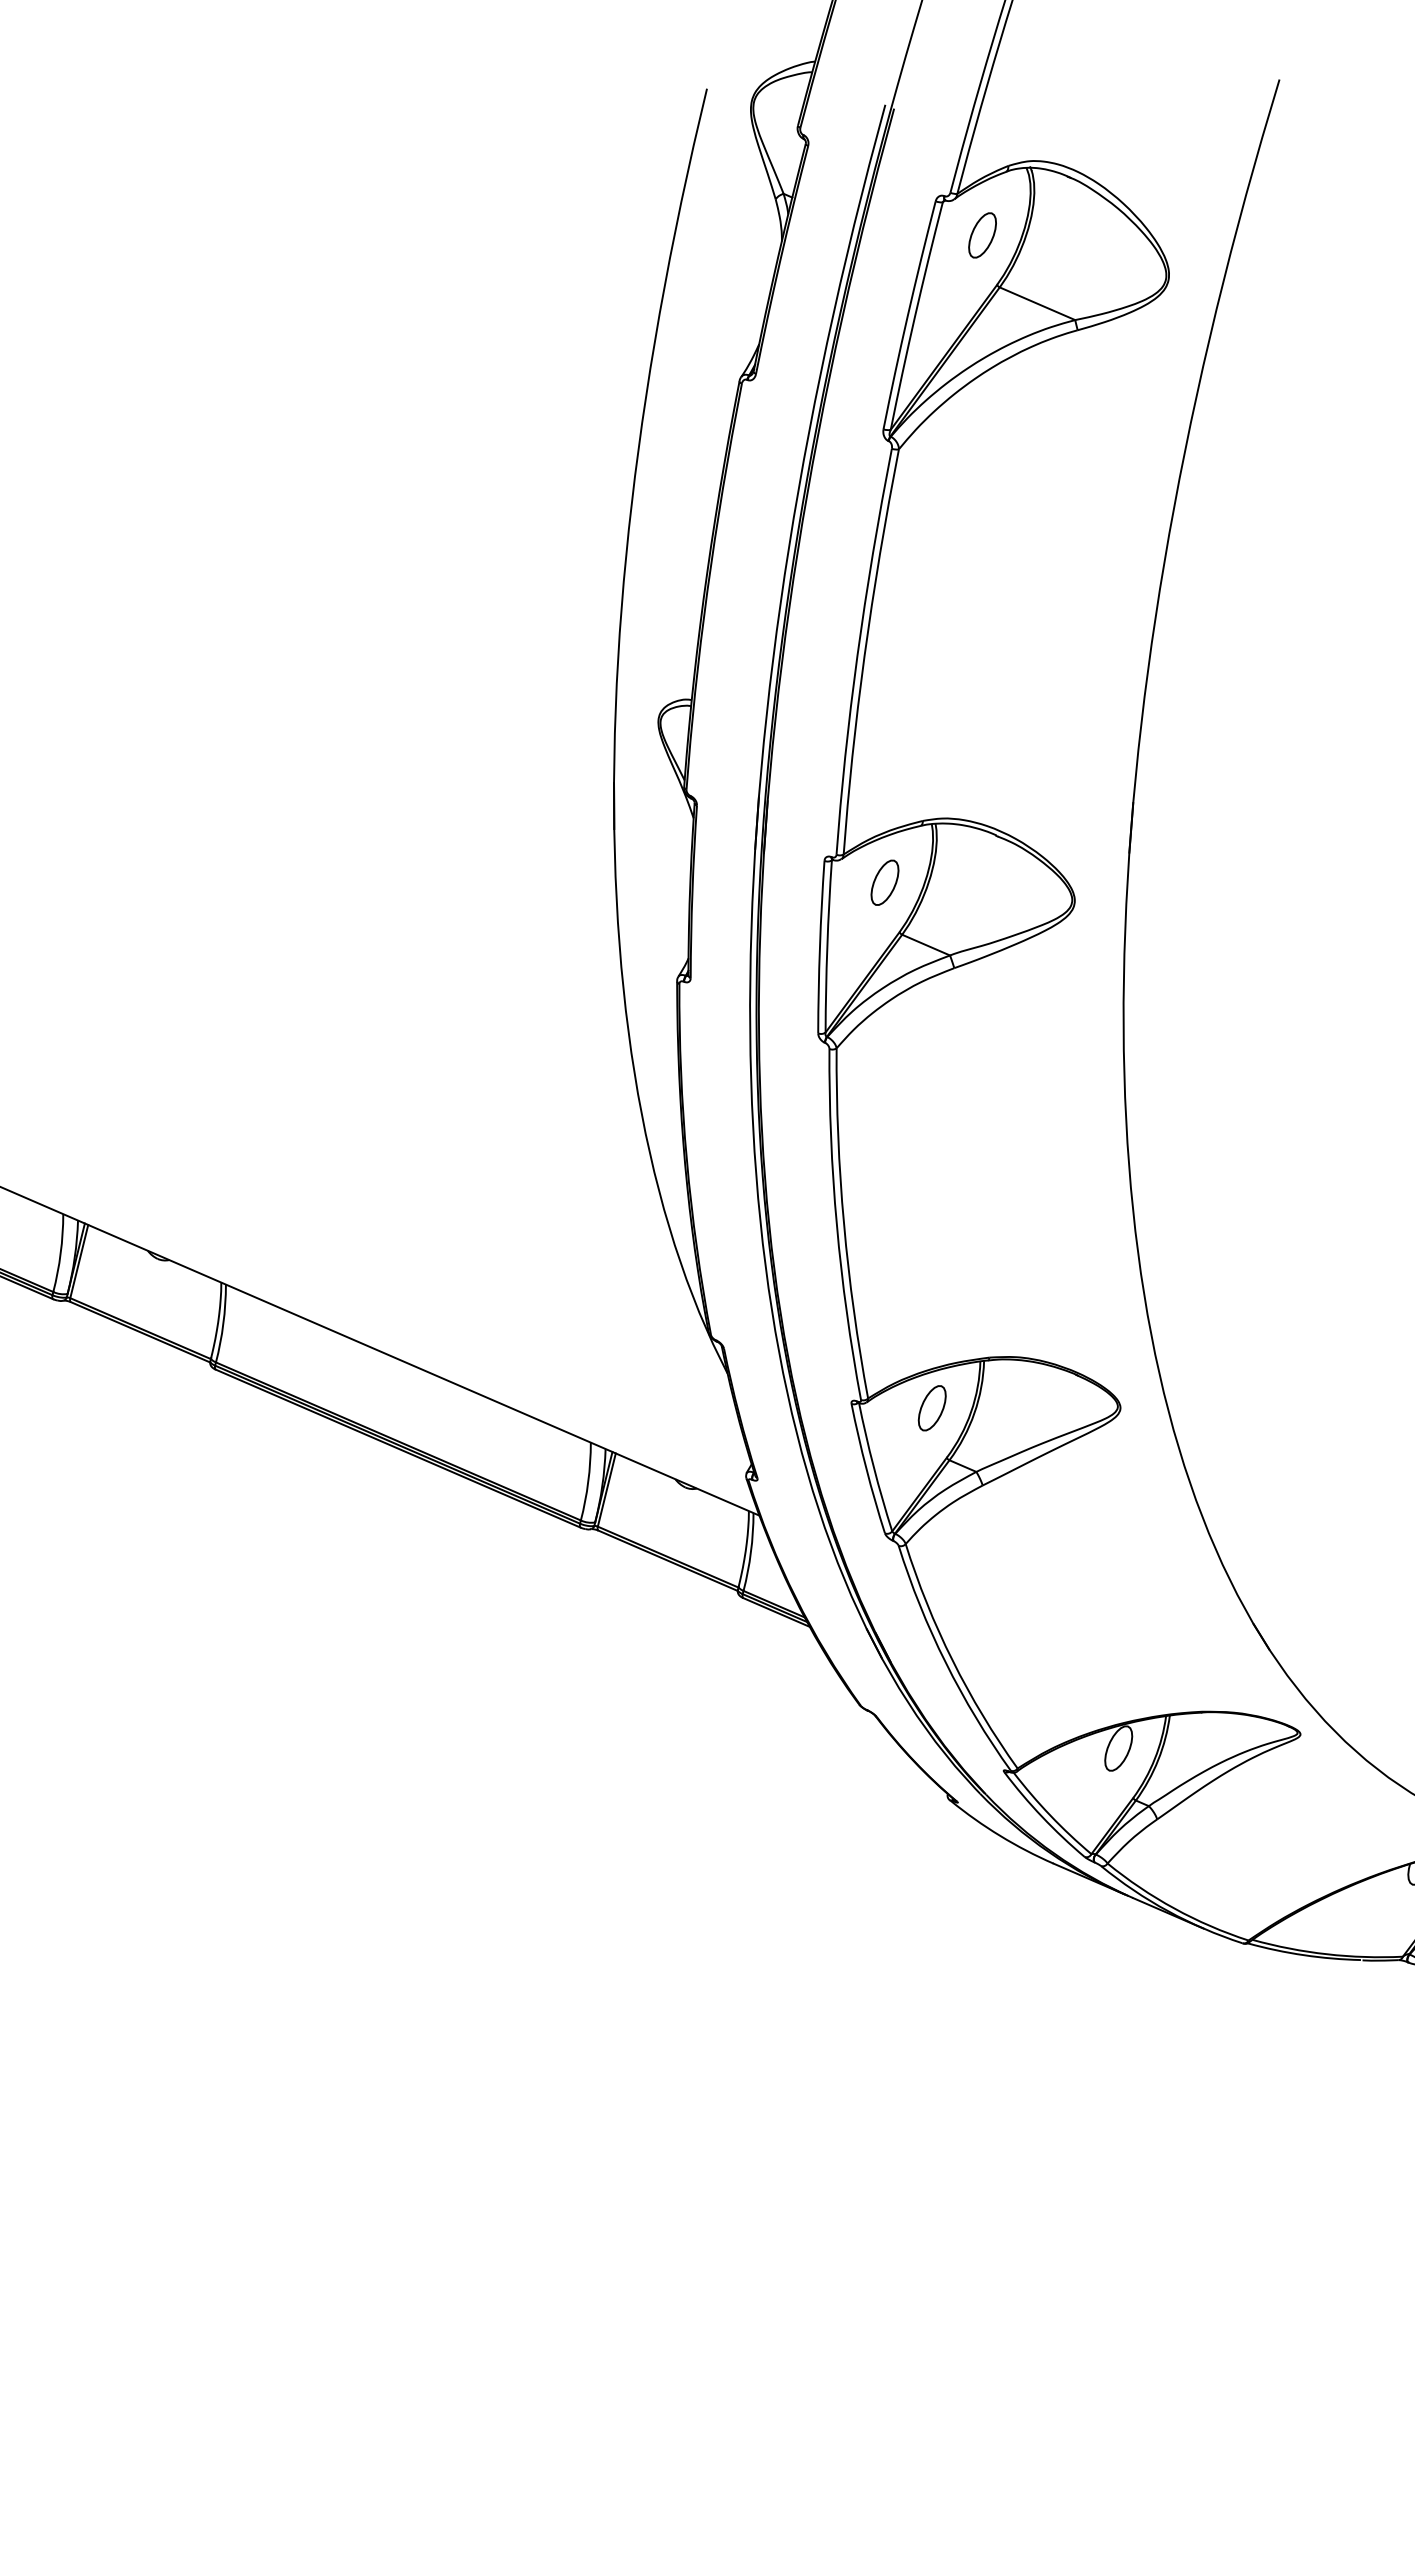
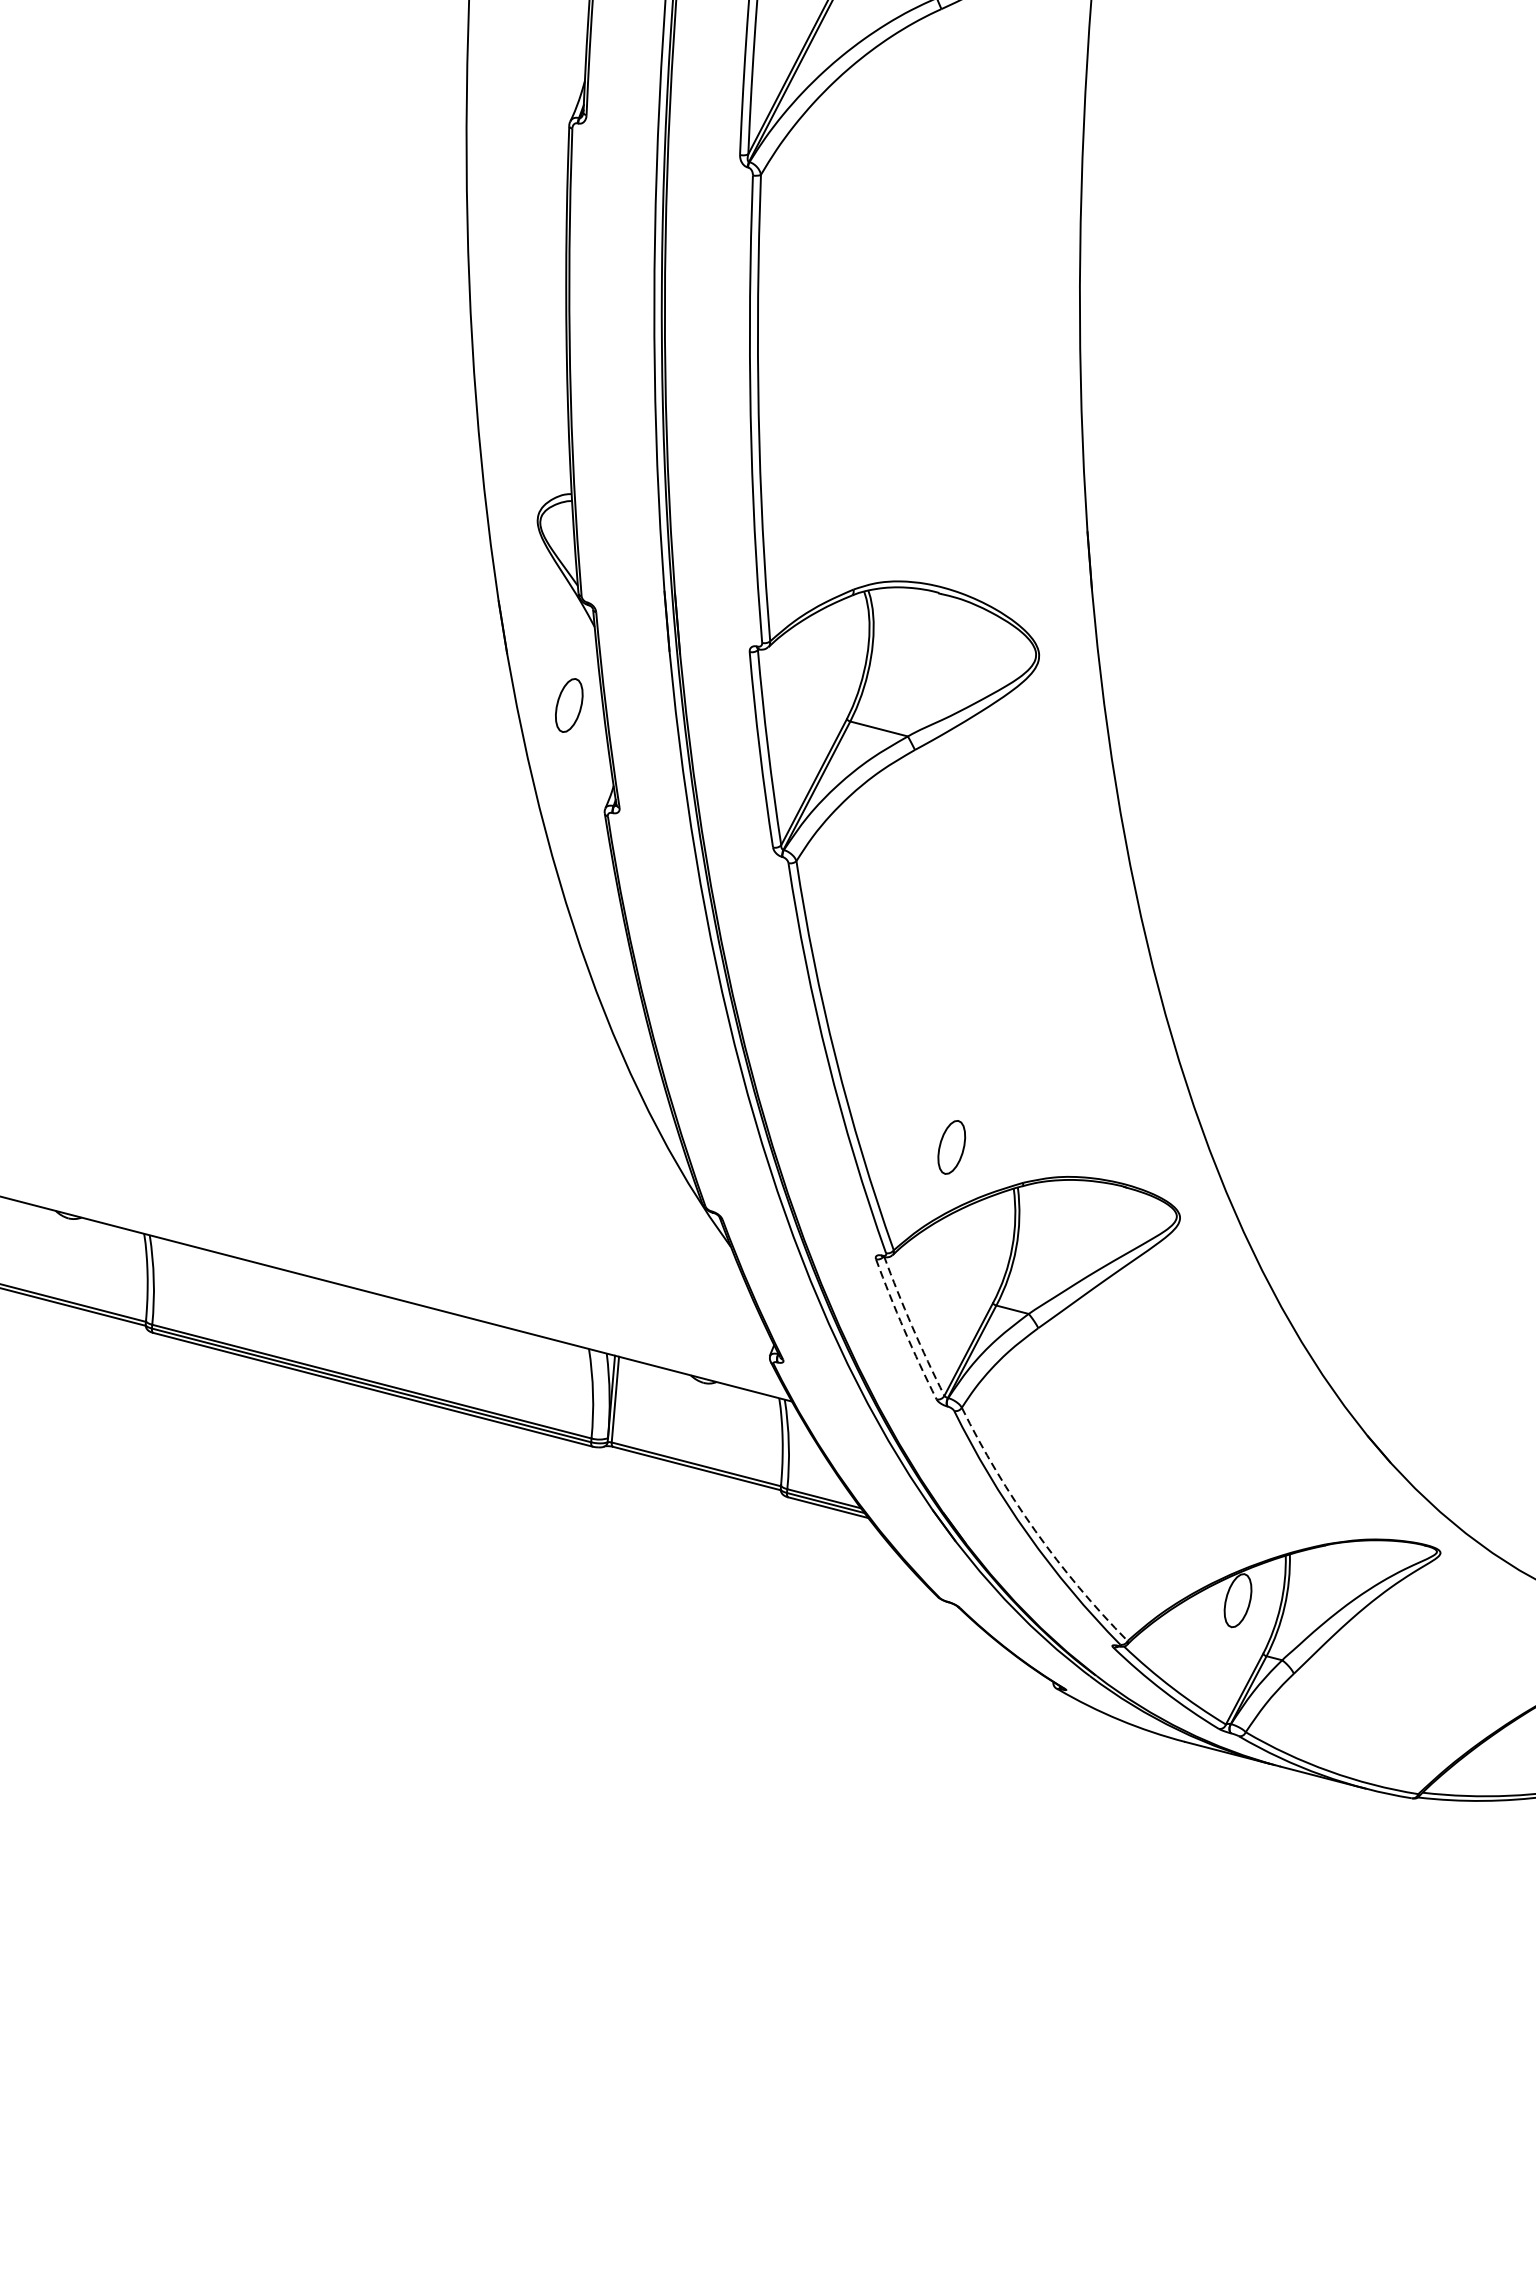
part: (884, 882) -> (568, 705), moved
part: (931, 1408) -> (950, 1147), moved
arc: (873, 1467) -> (912, 1327), solid -> dashed
arc: (866, 1469) -> (904, 1330), solid -> dashed
arc: (952, 1660) -> (1035, 1530), solid -> dashed

